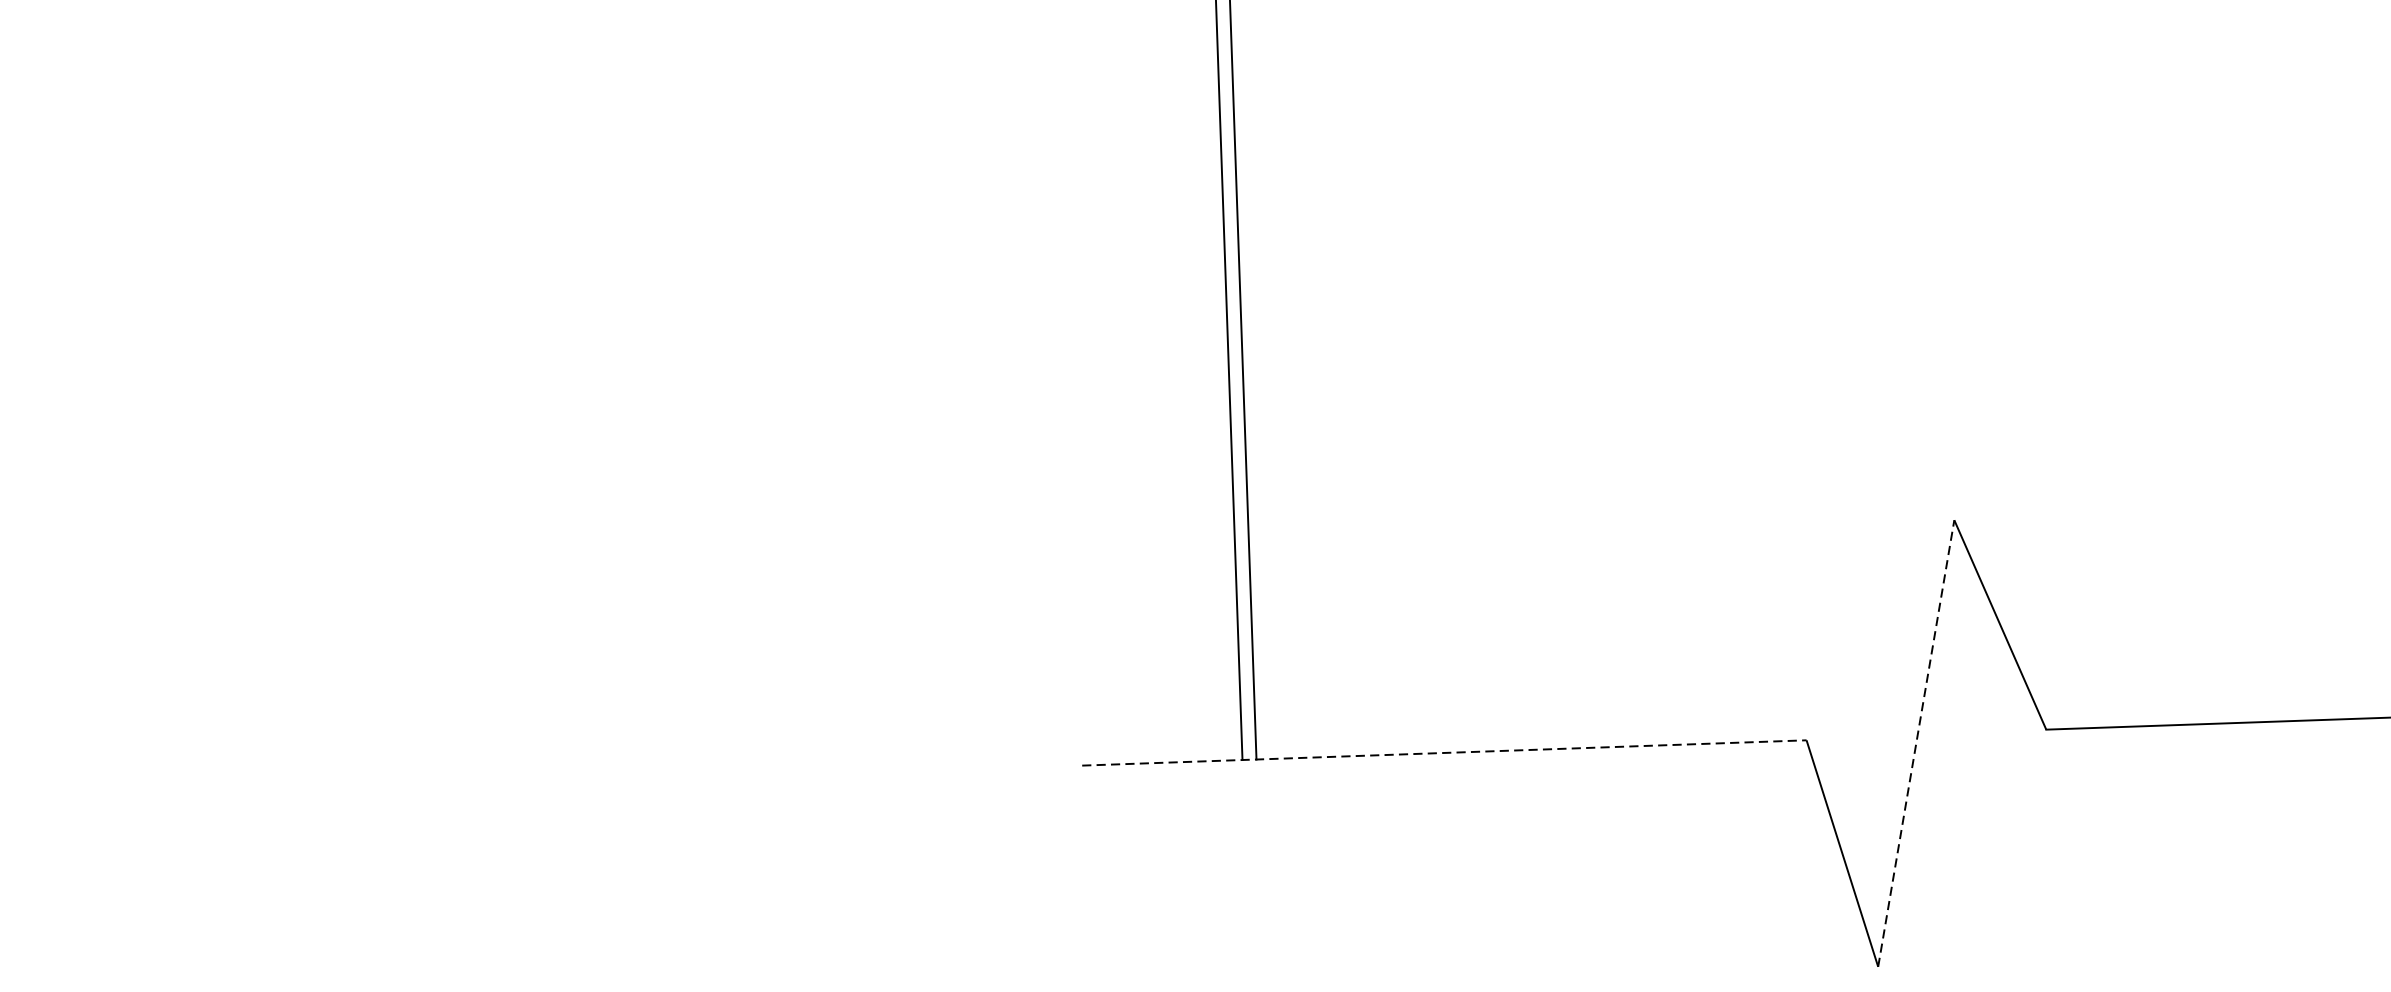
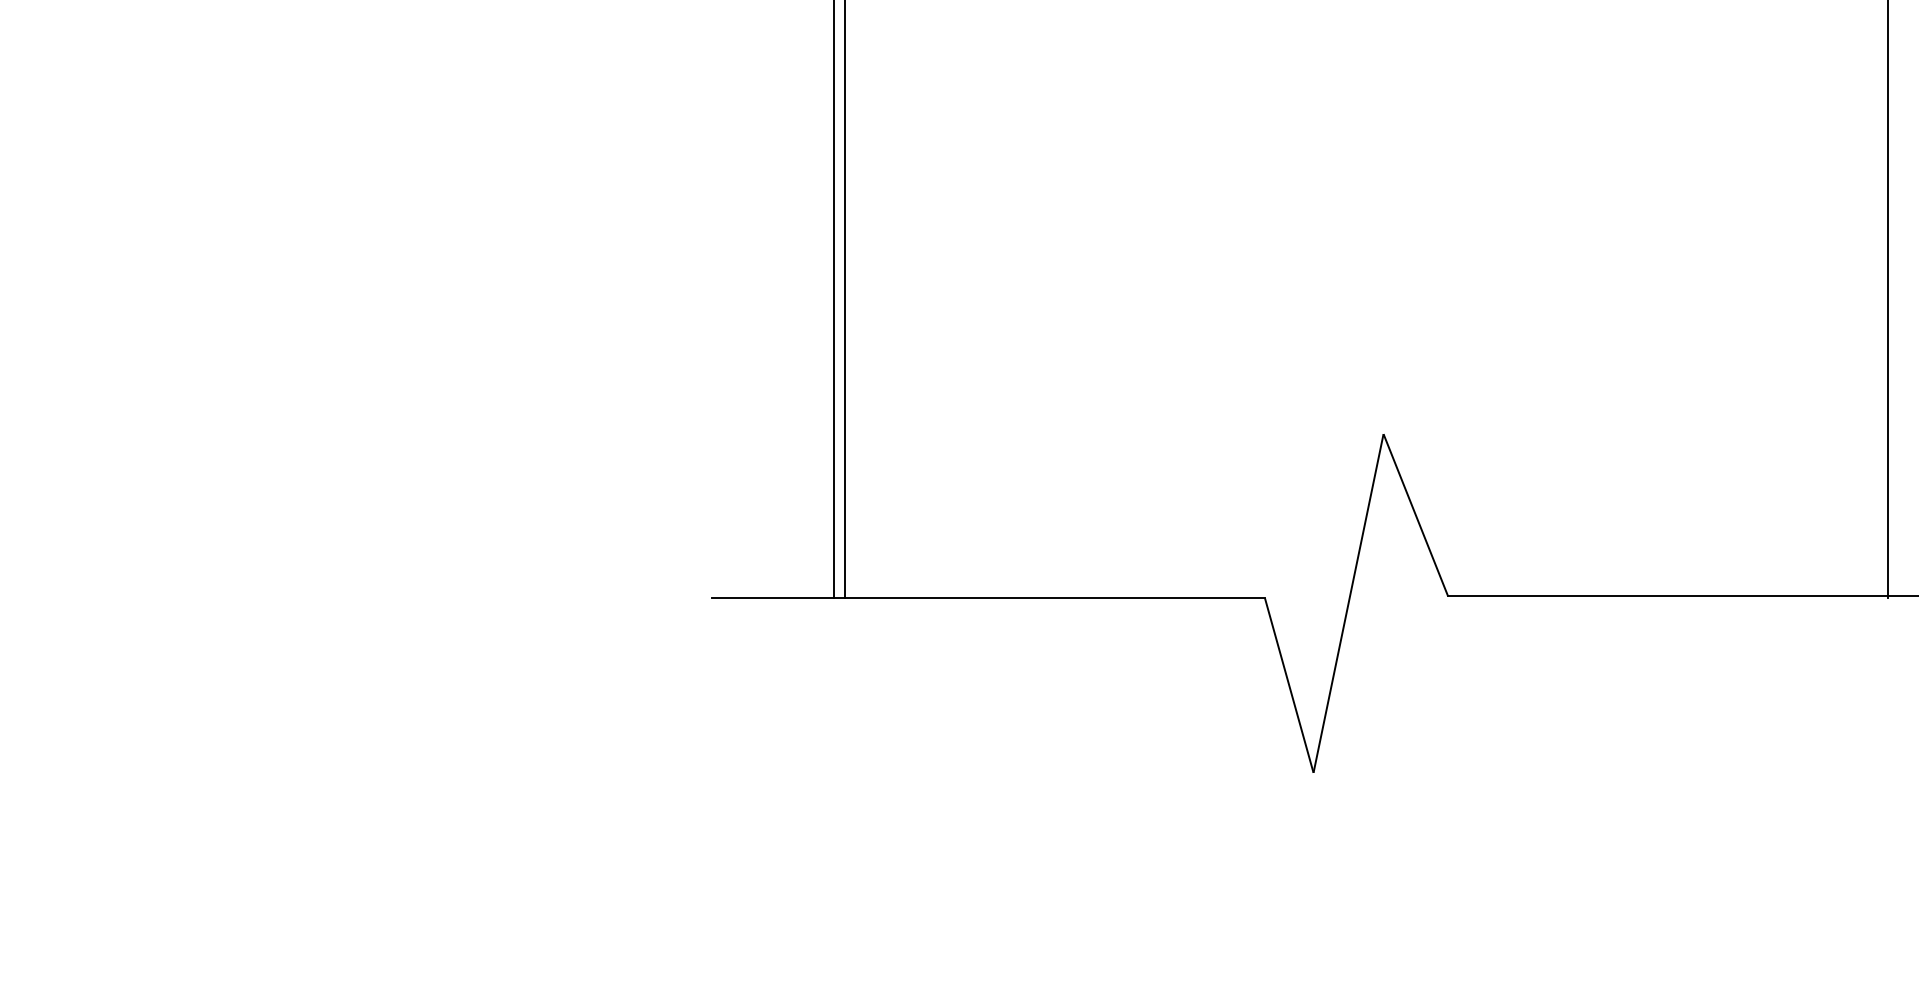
line: (1916, 743) -> (1348, 603), dashed -> solid
line: (1444, 753) -> (988, 598), dashed -> solid

